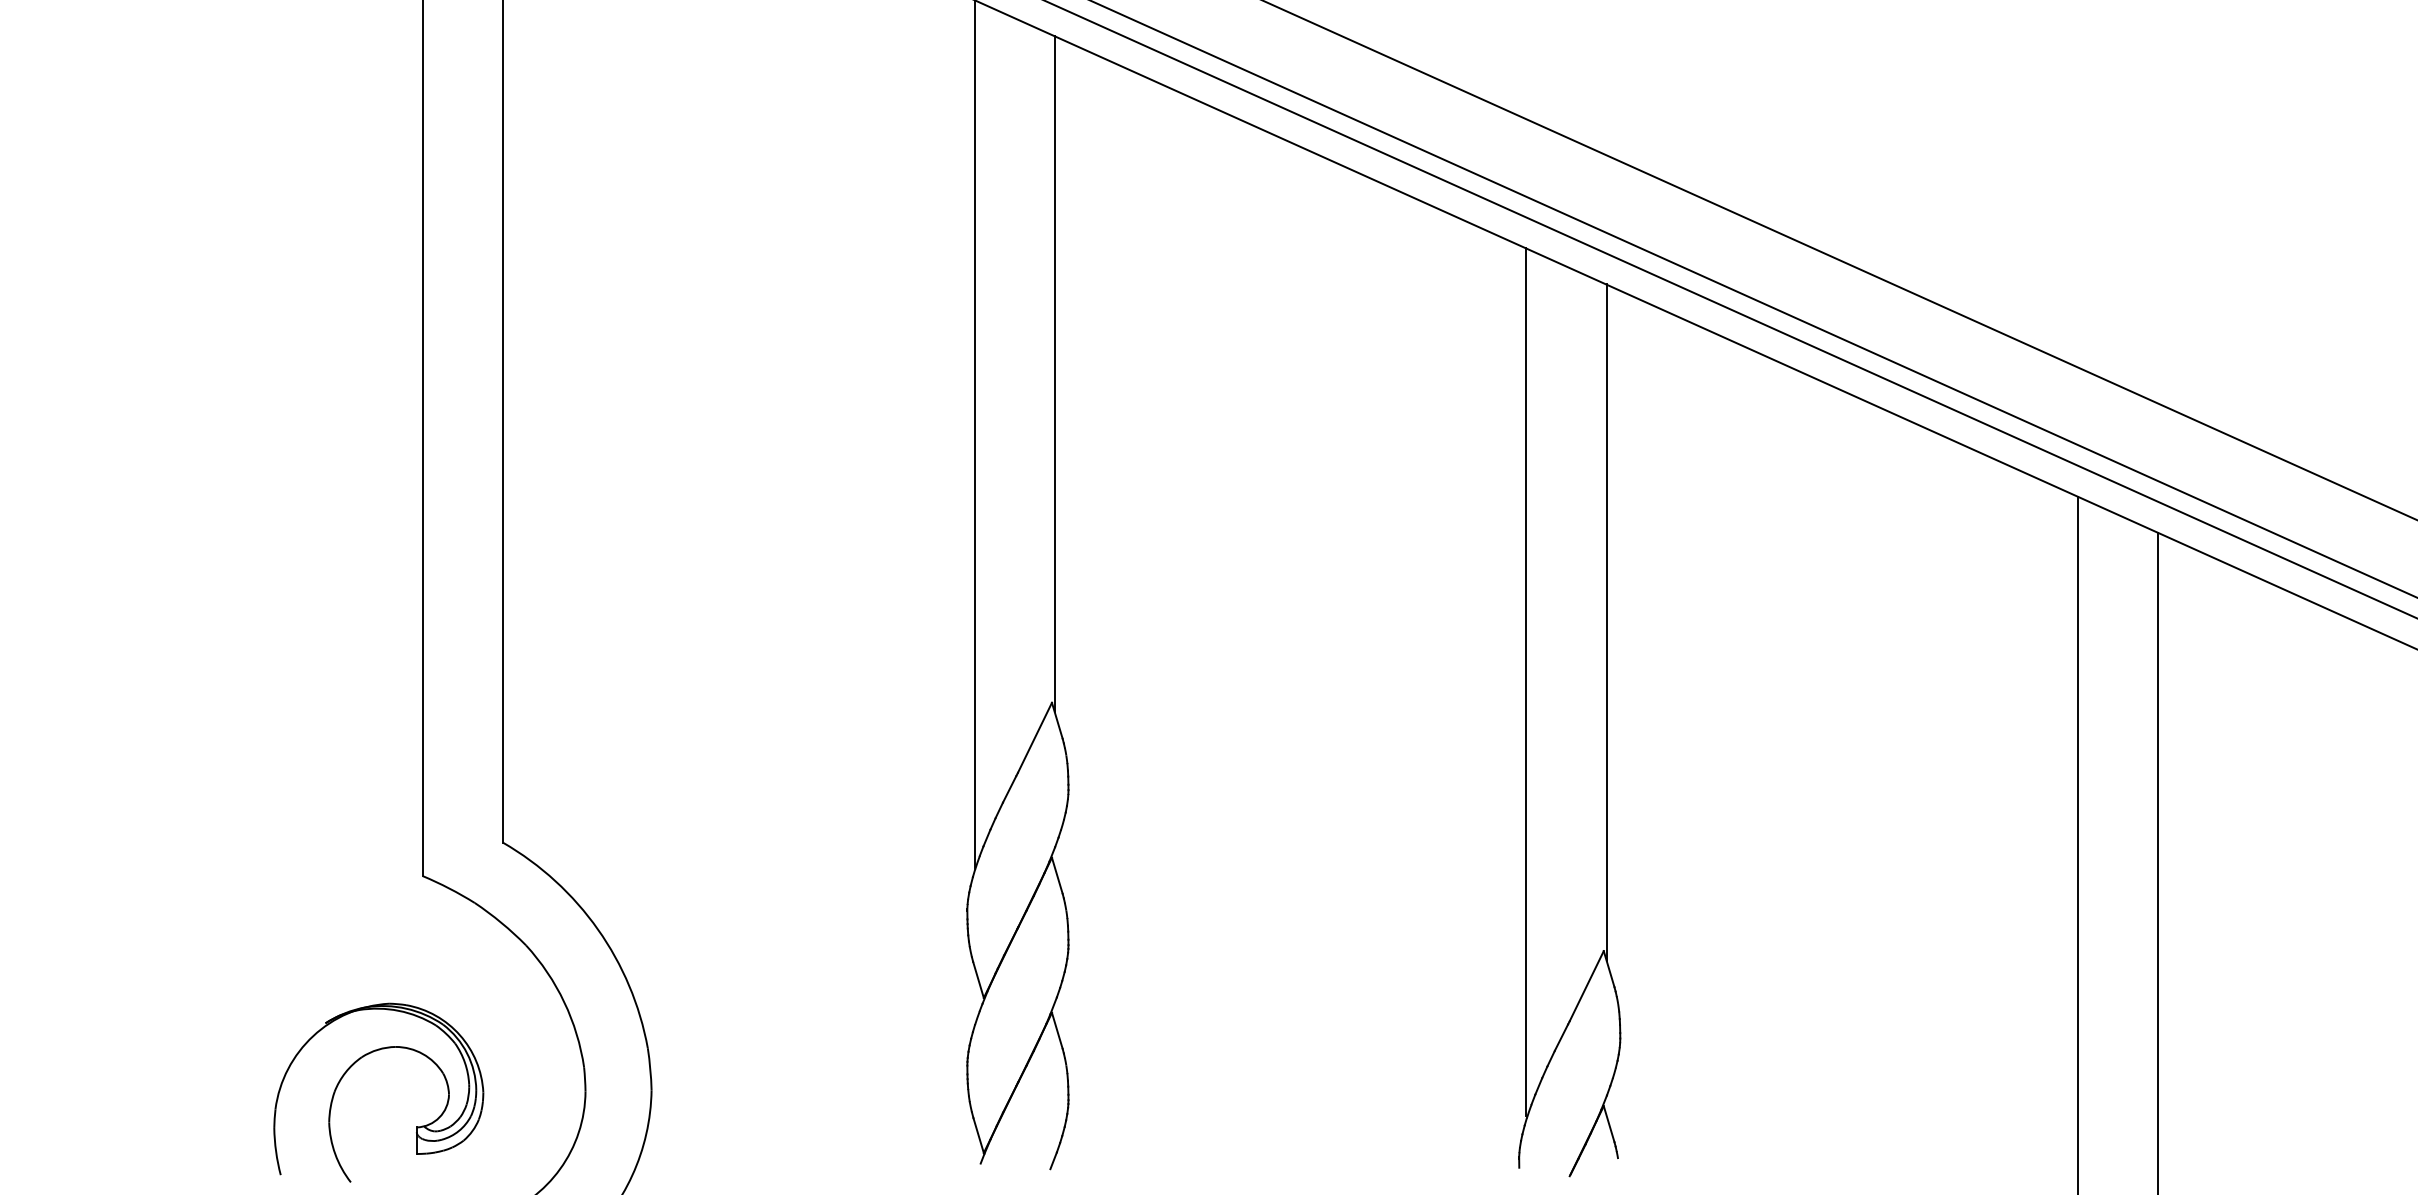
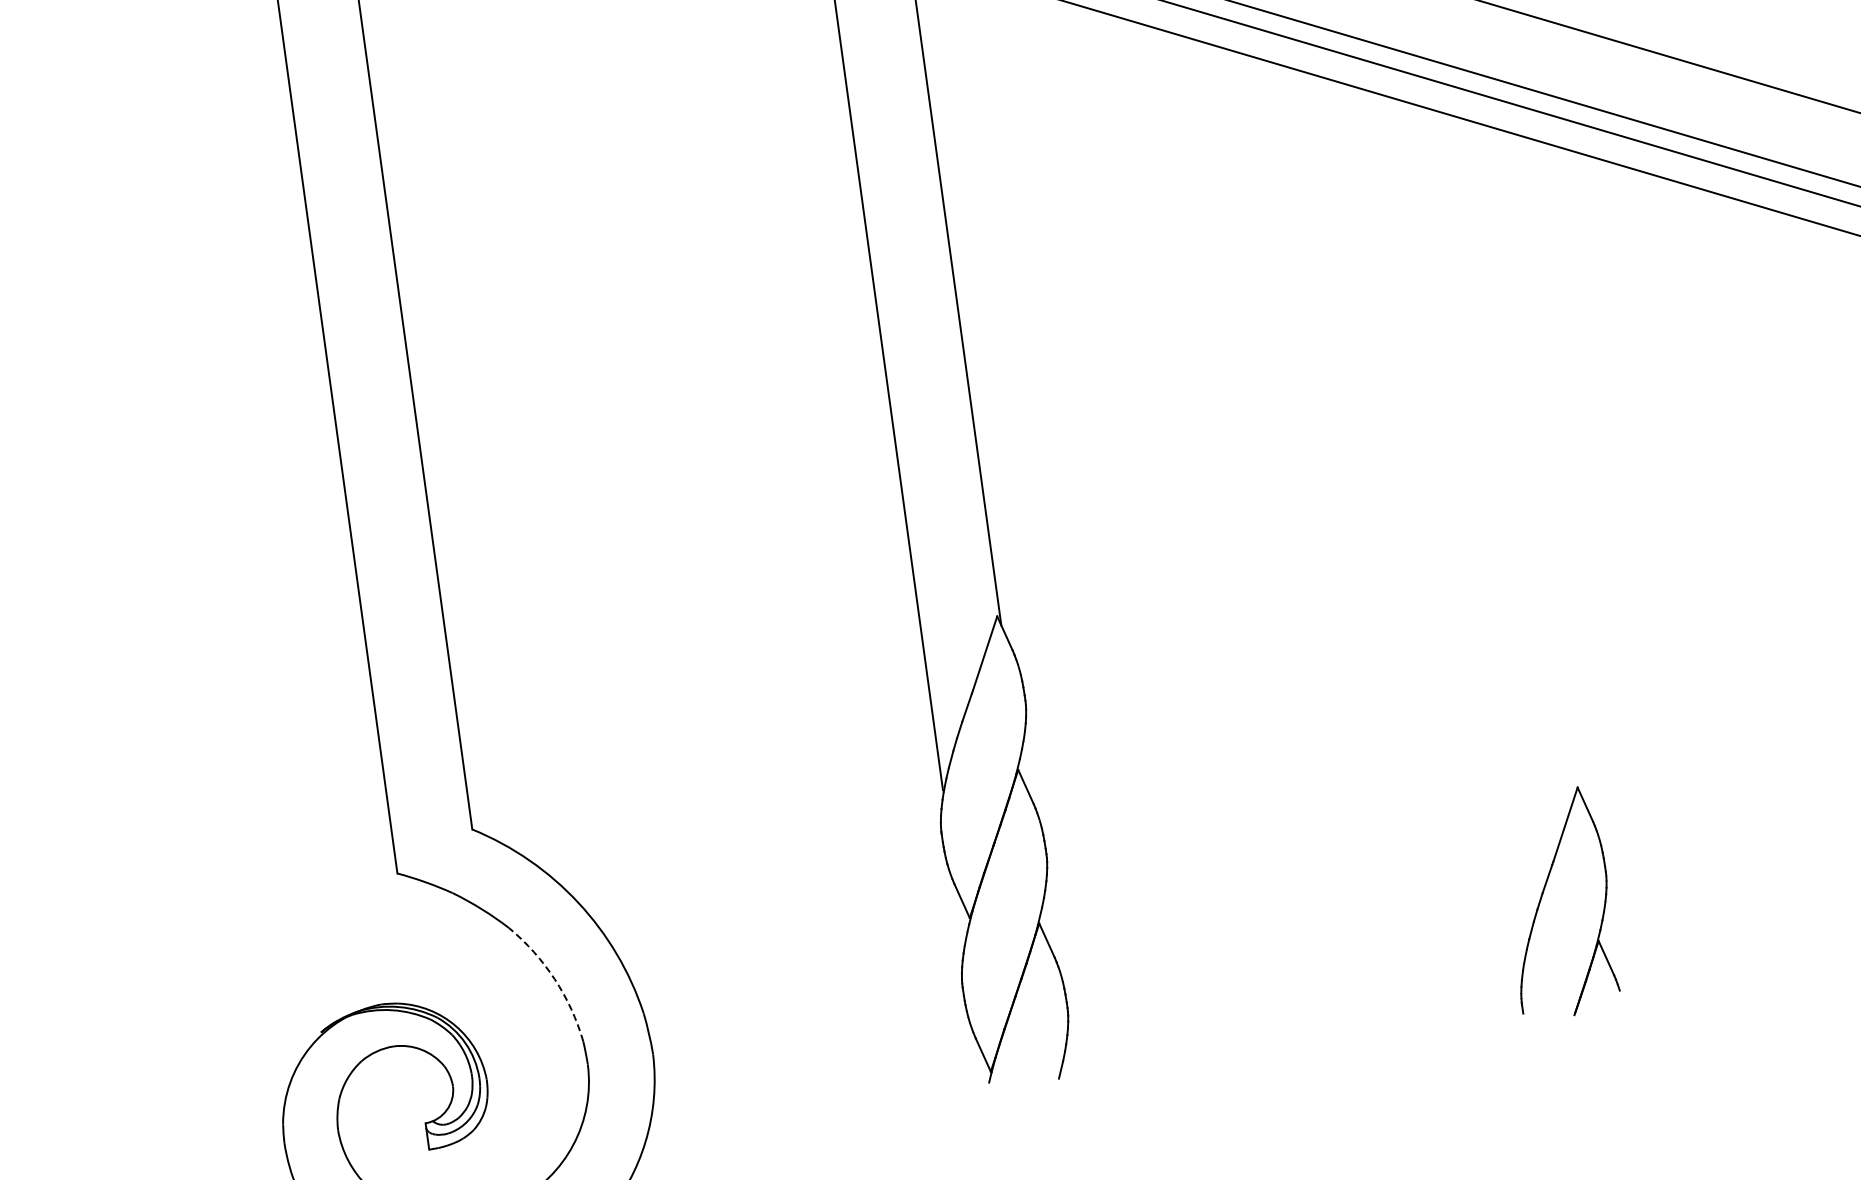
line: (1606, 622) -> (1535, 461), removed
line: (1526, 681) -> (1464, 530), removed
arc: (564, 1002) -> (554, 979), solid -> dashed

